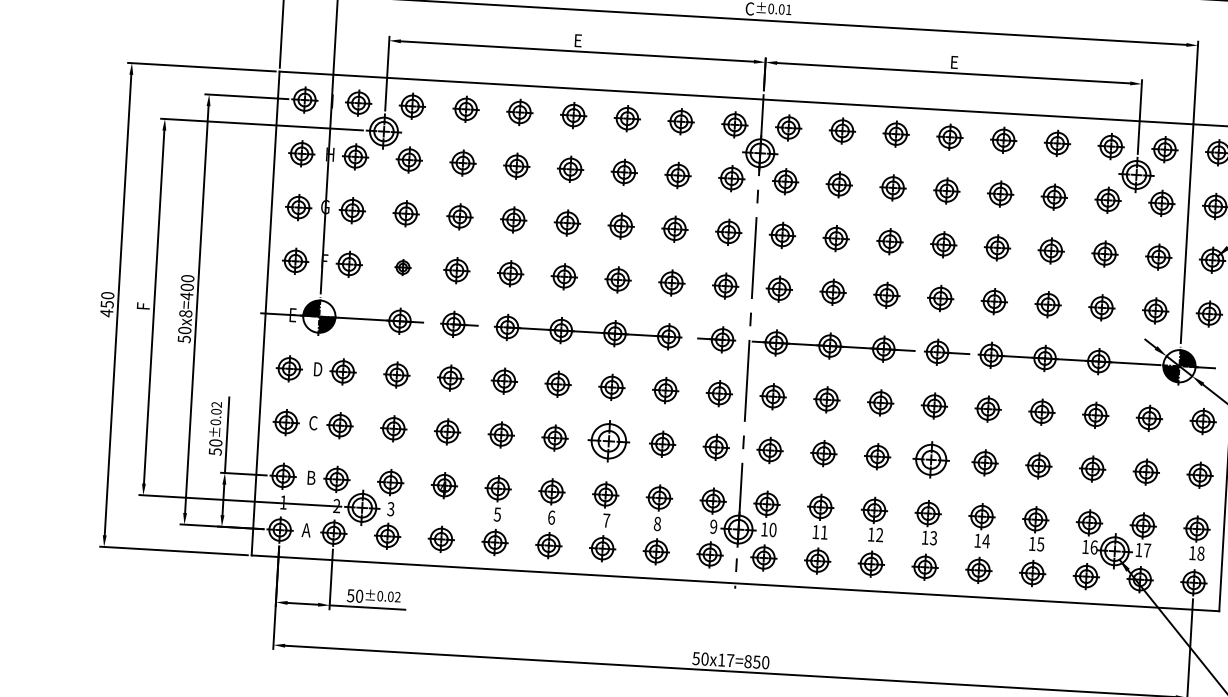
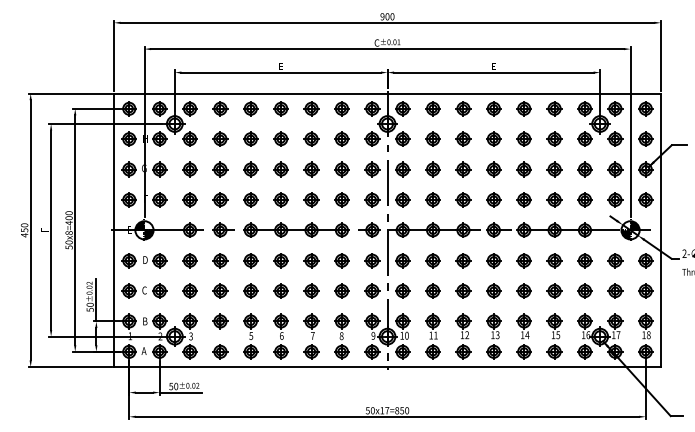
part: (402, 266) -> (189, 199), size x1.67
part: (608, 440) -> (311, 290), size x0.62
part: (930, 458) -> (493, 290), size x0.71

